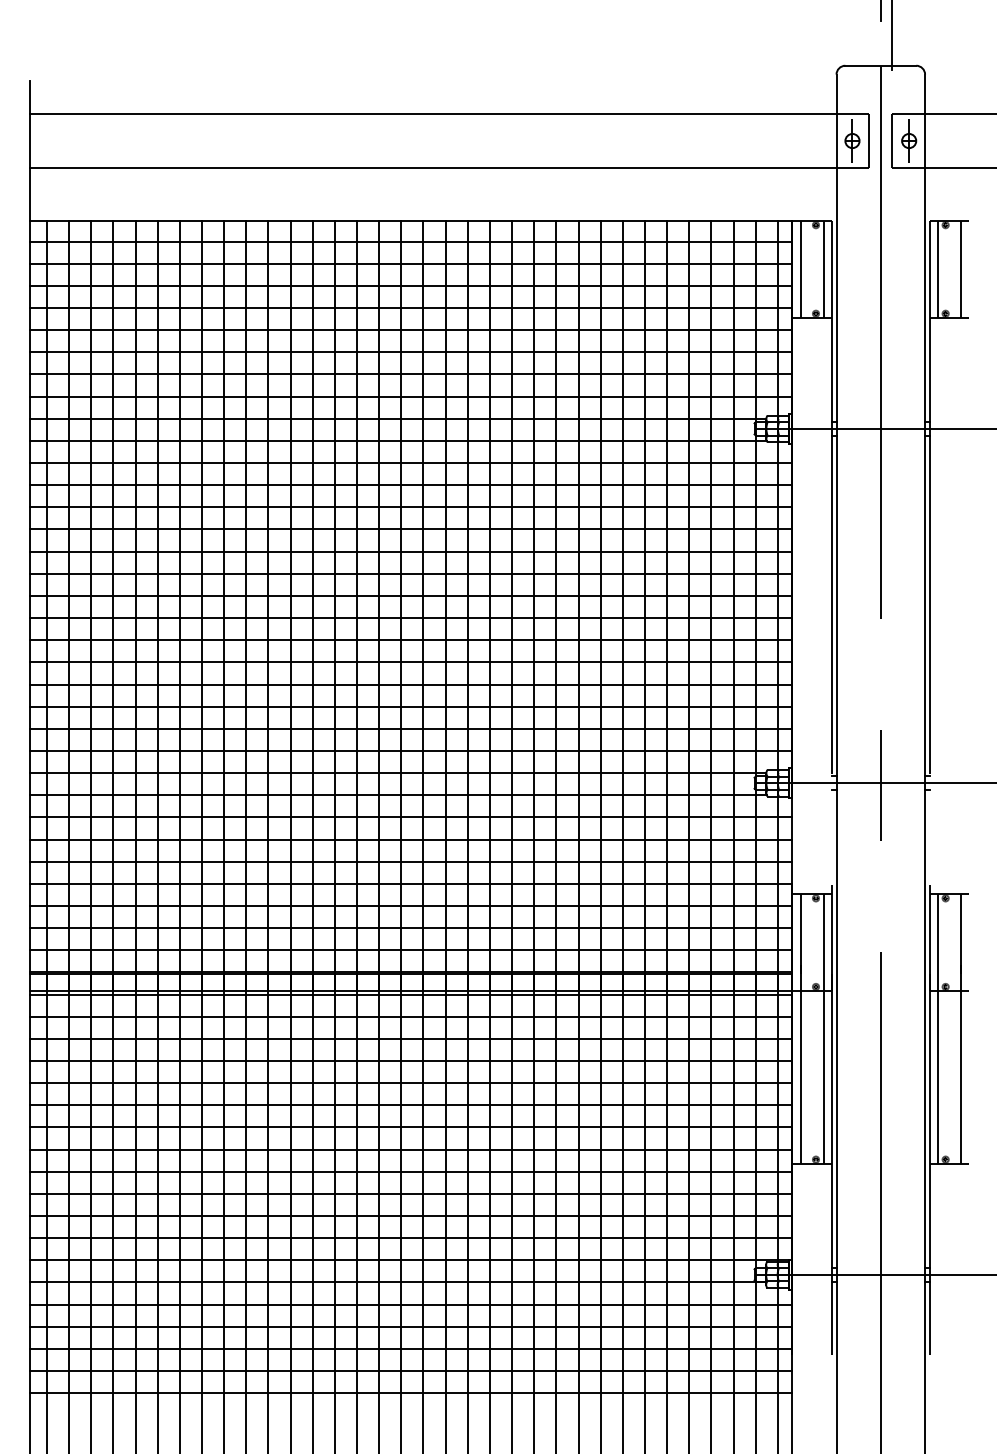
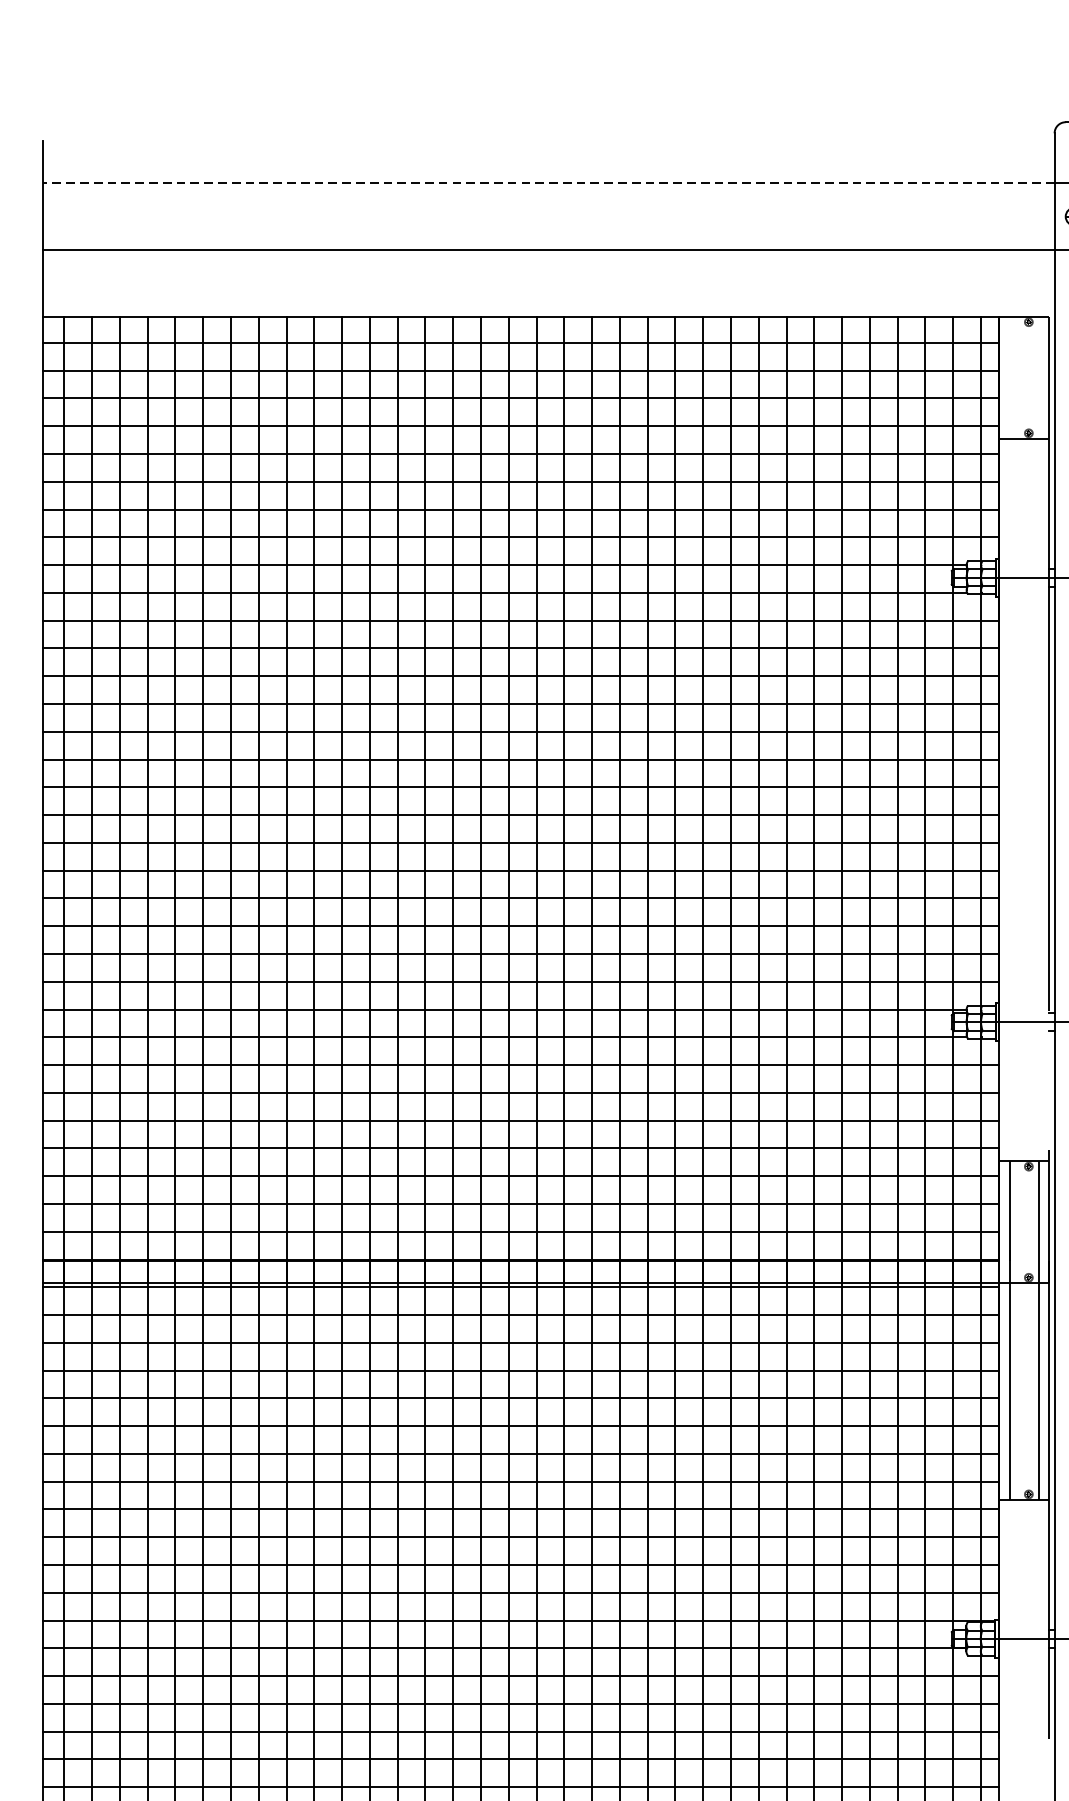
line: (432, 114) -> (547, 183), solid -> dashed
line: (800, 269) -> (1009, 377), removed
line: (823, 269) -> (1038, 377), removed

